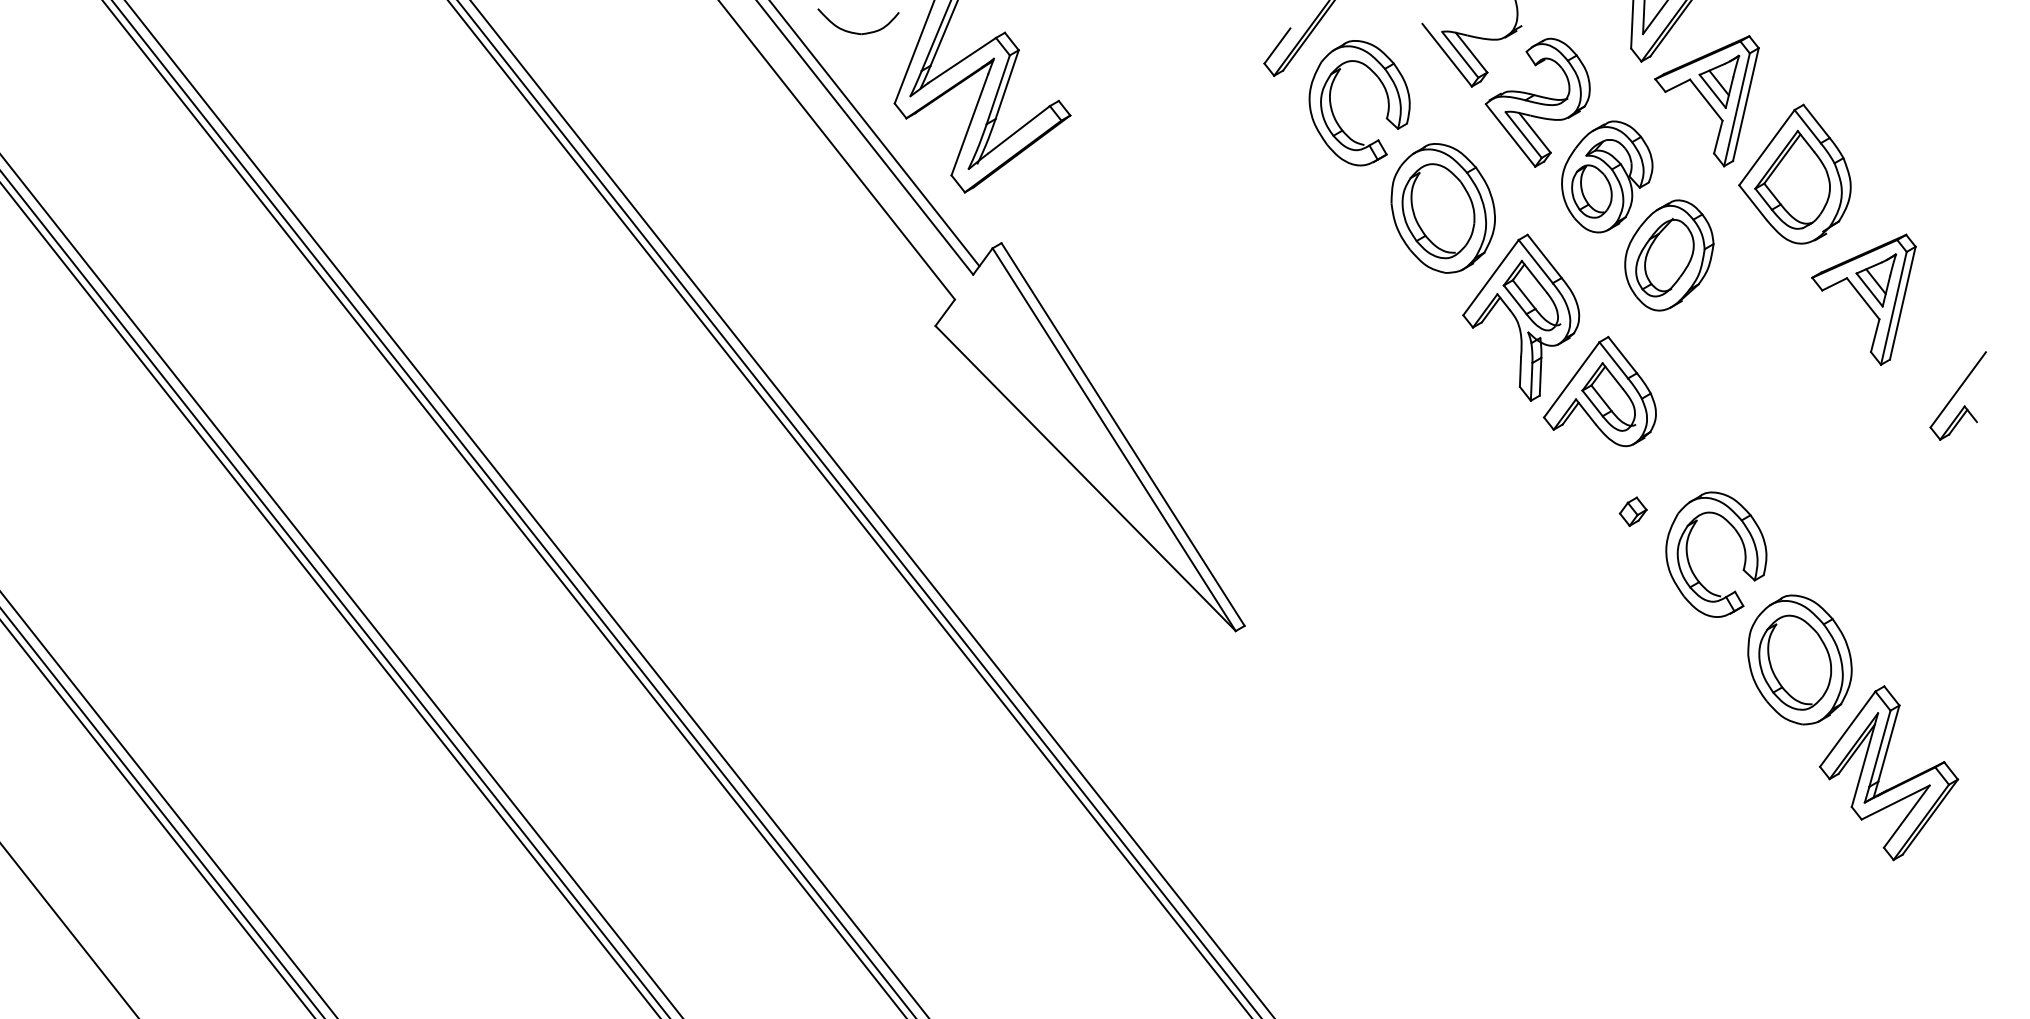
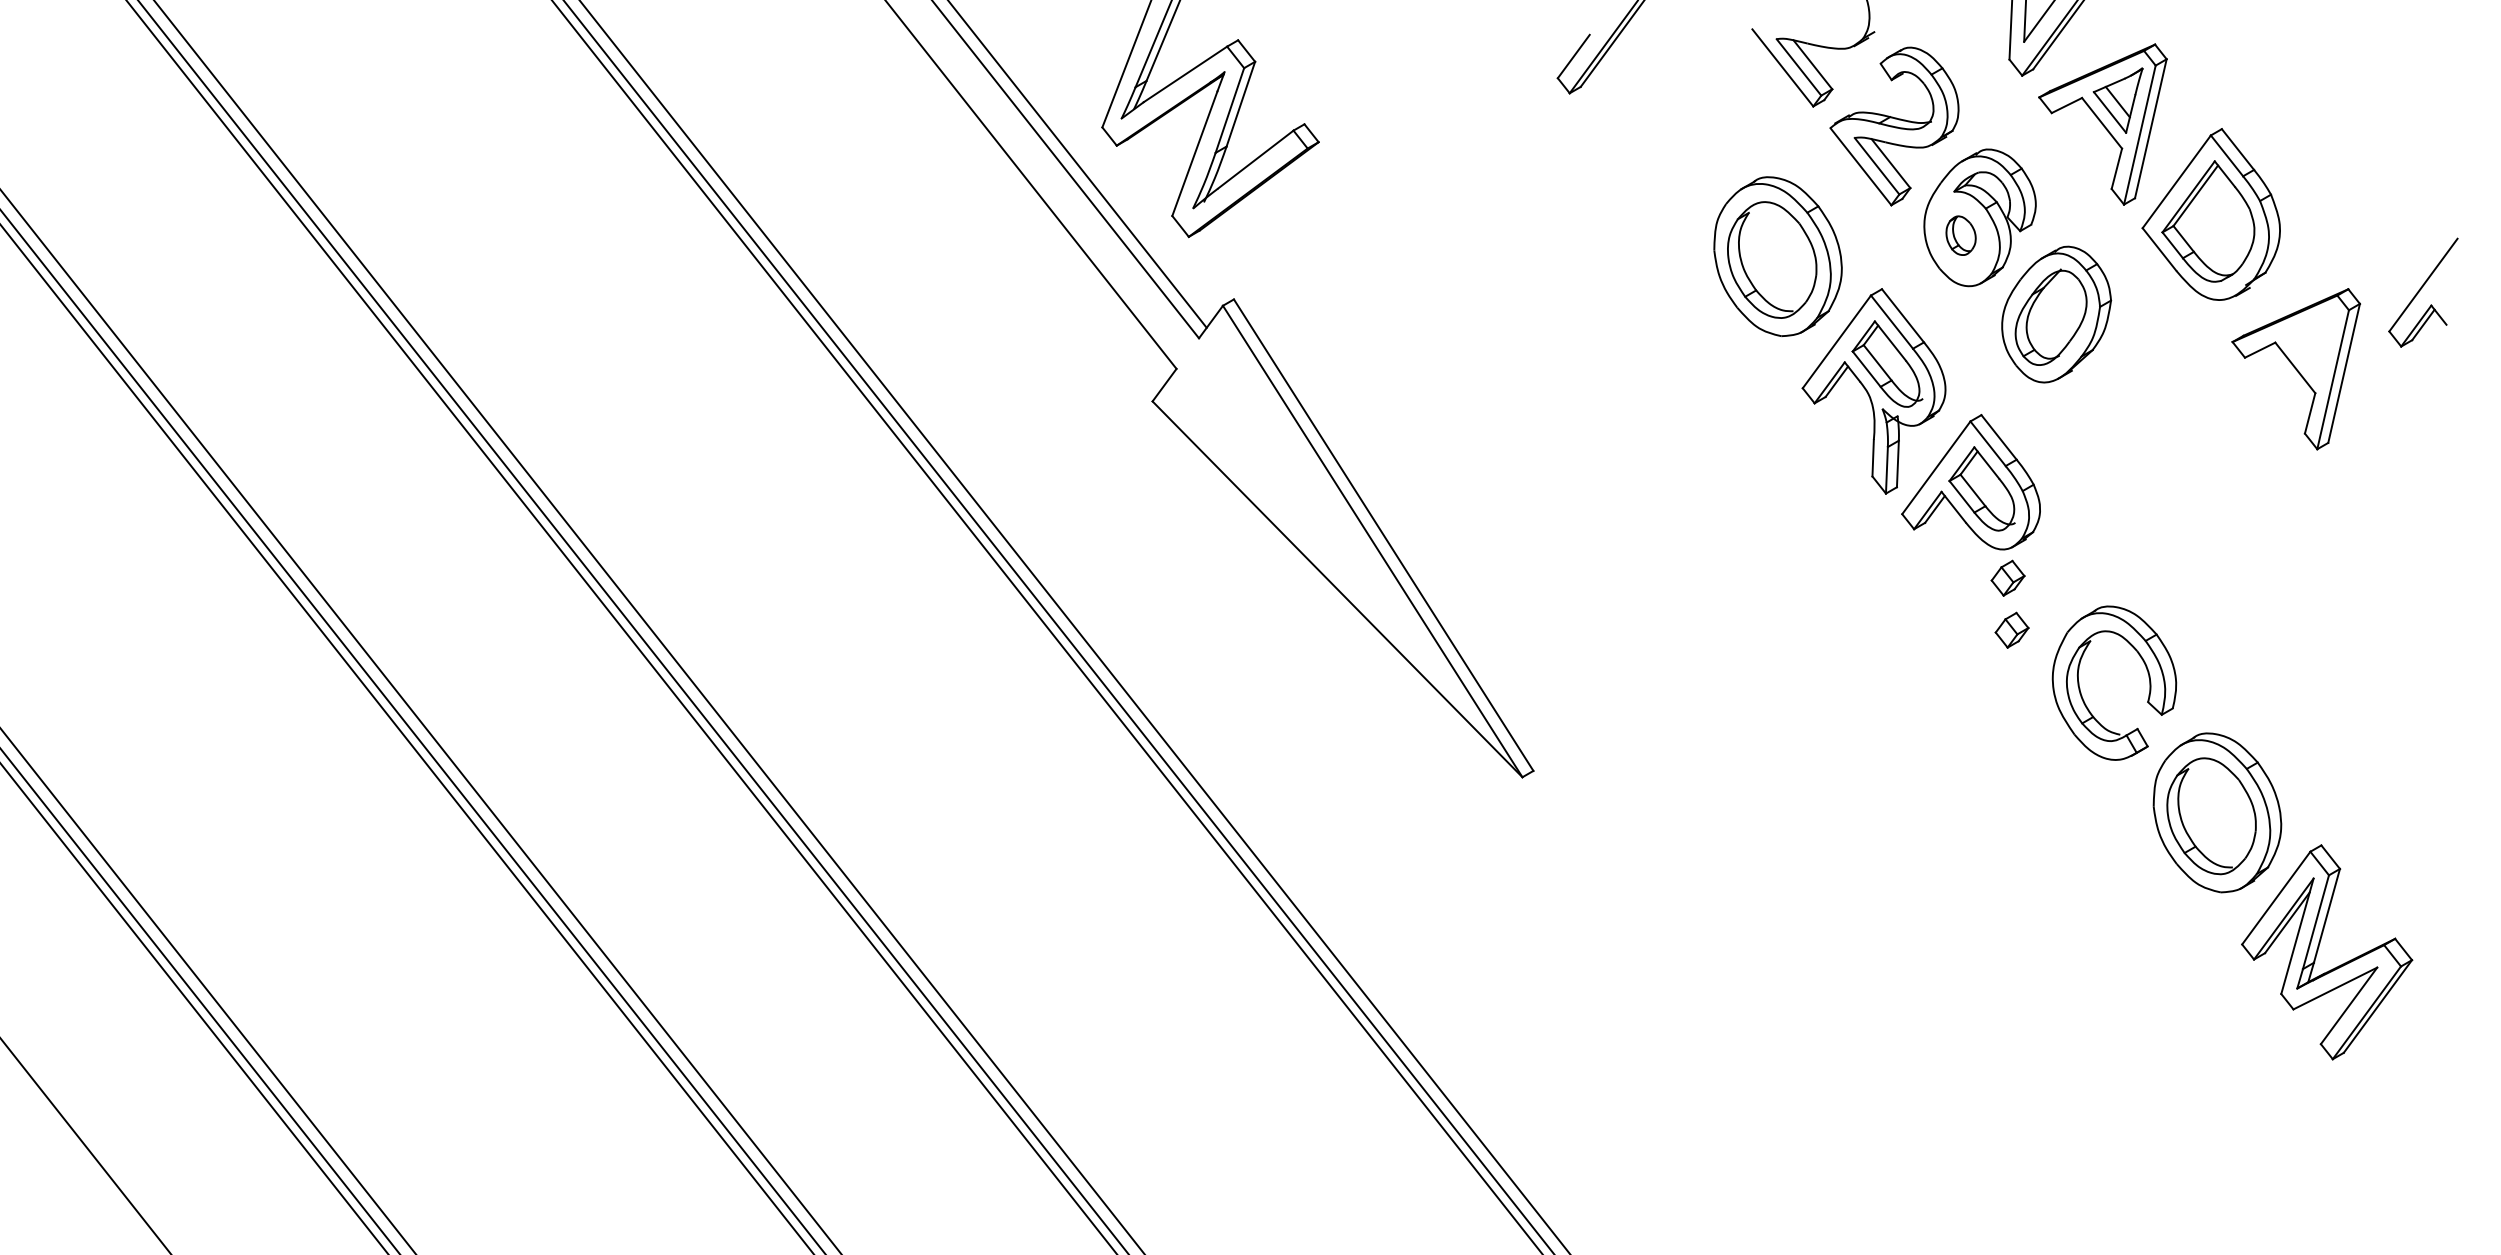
part: (854, 32) -> (1052, 39), removed
part: (1332, 108) -> (1641, 133), removed
part: (1591, 191) -> (1960, 235), size x0.6
part: (1876, 280) -> (2311, 345), removed
part: (1958, 395) -> (2423, 292), moved
part: (1629, 468) -> (2007, 577), added

